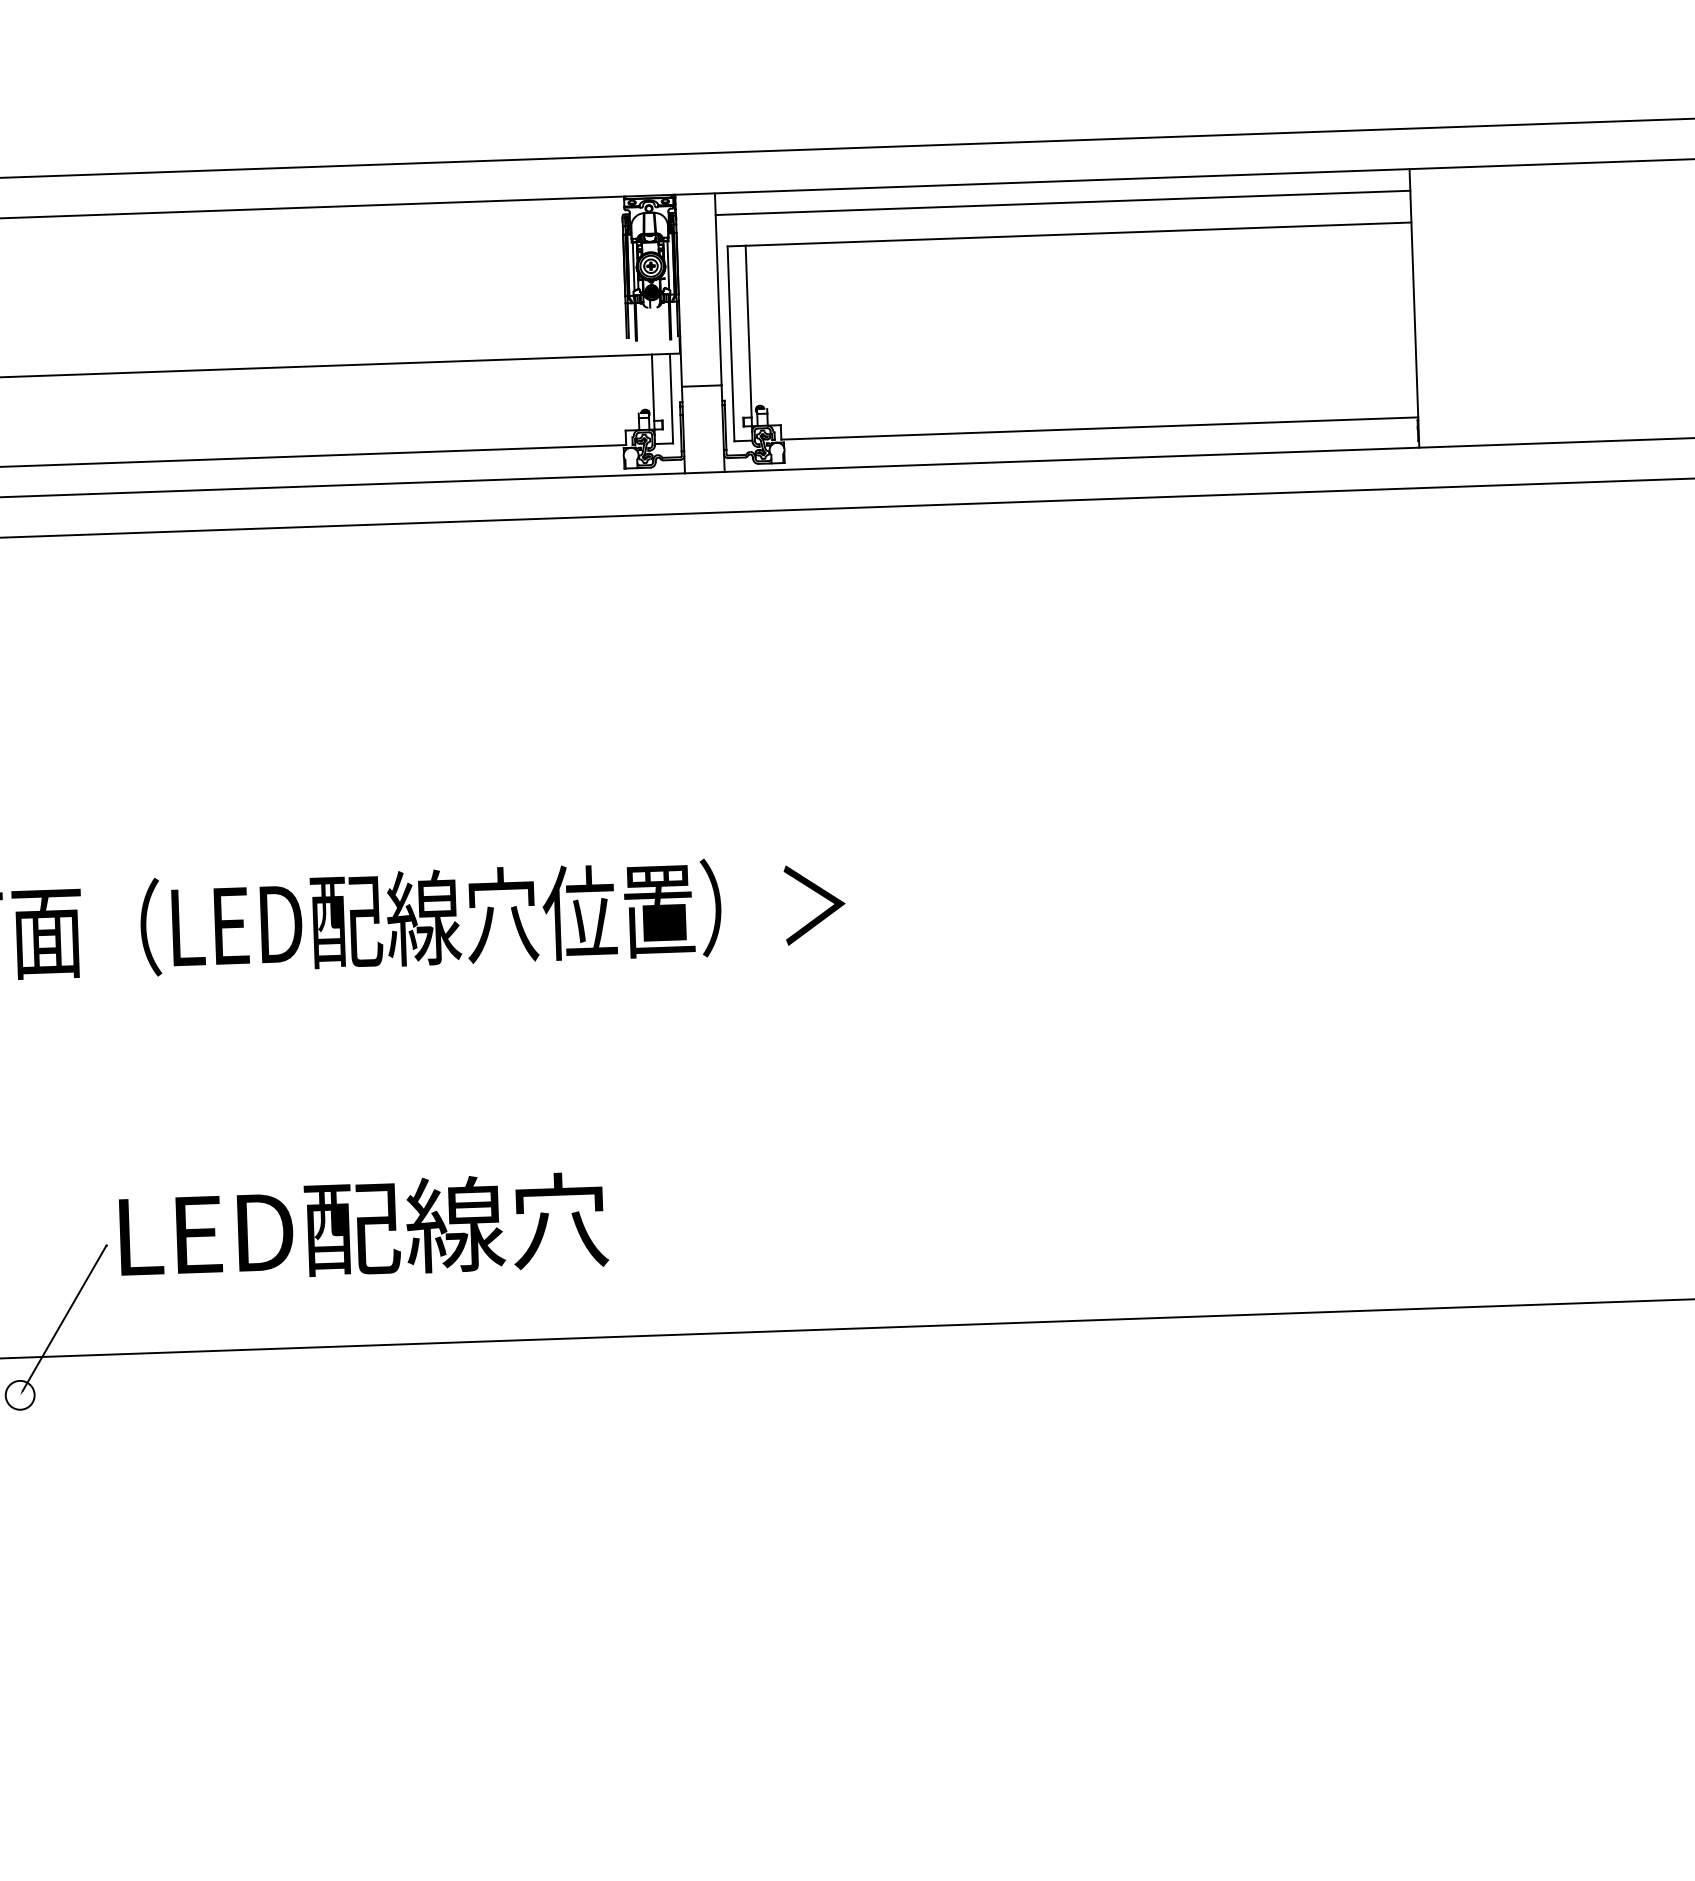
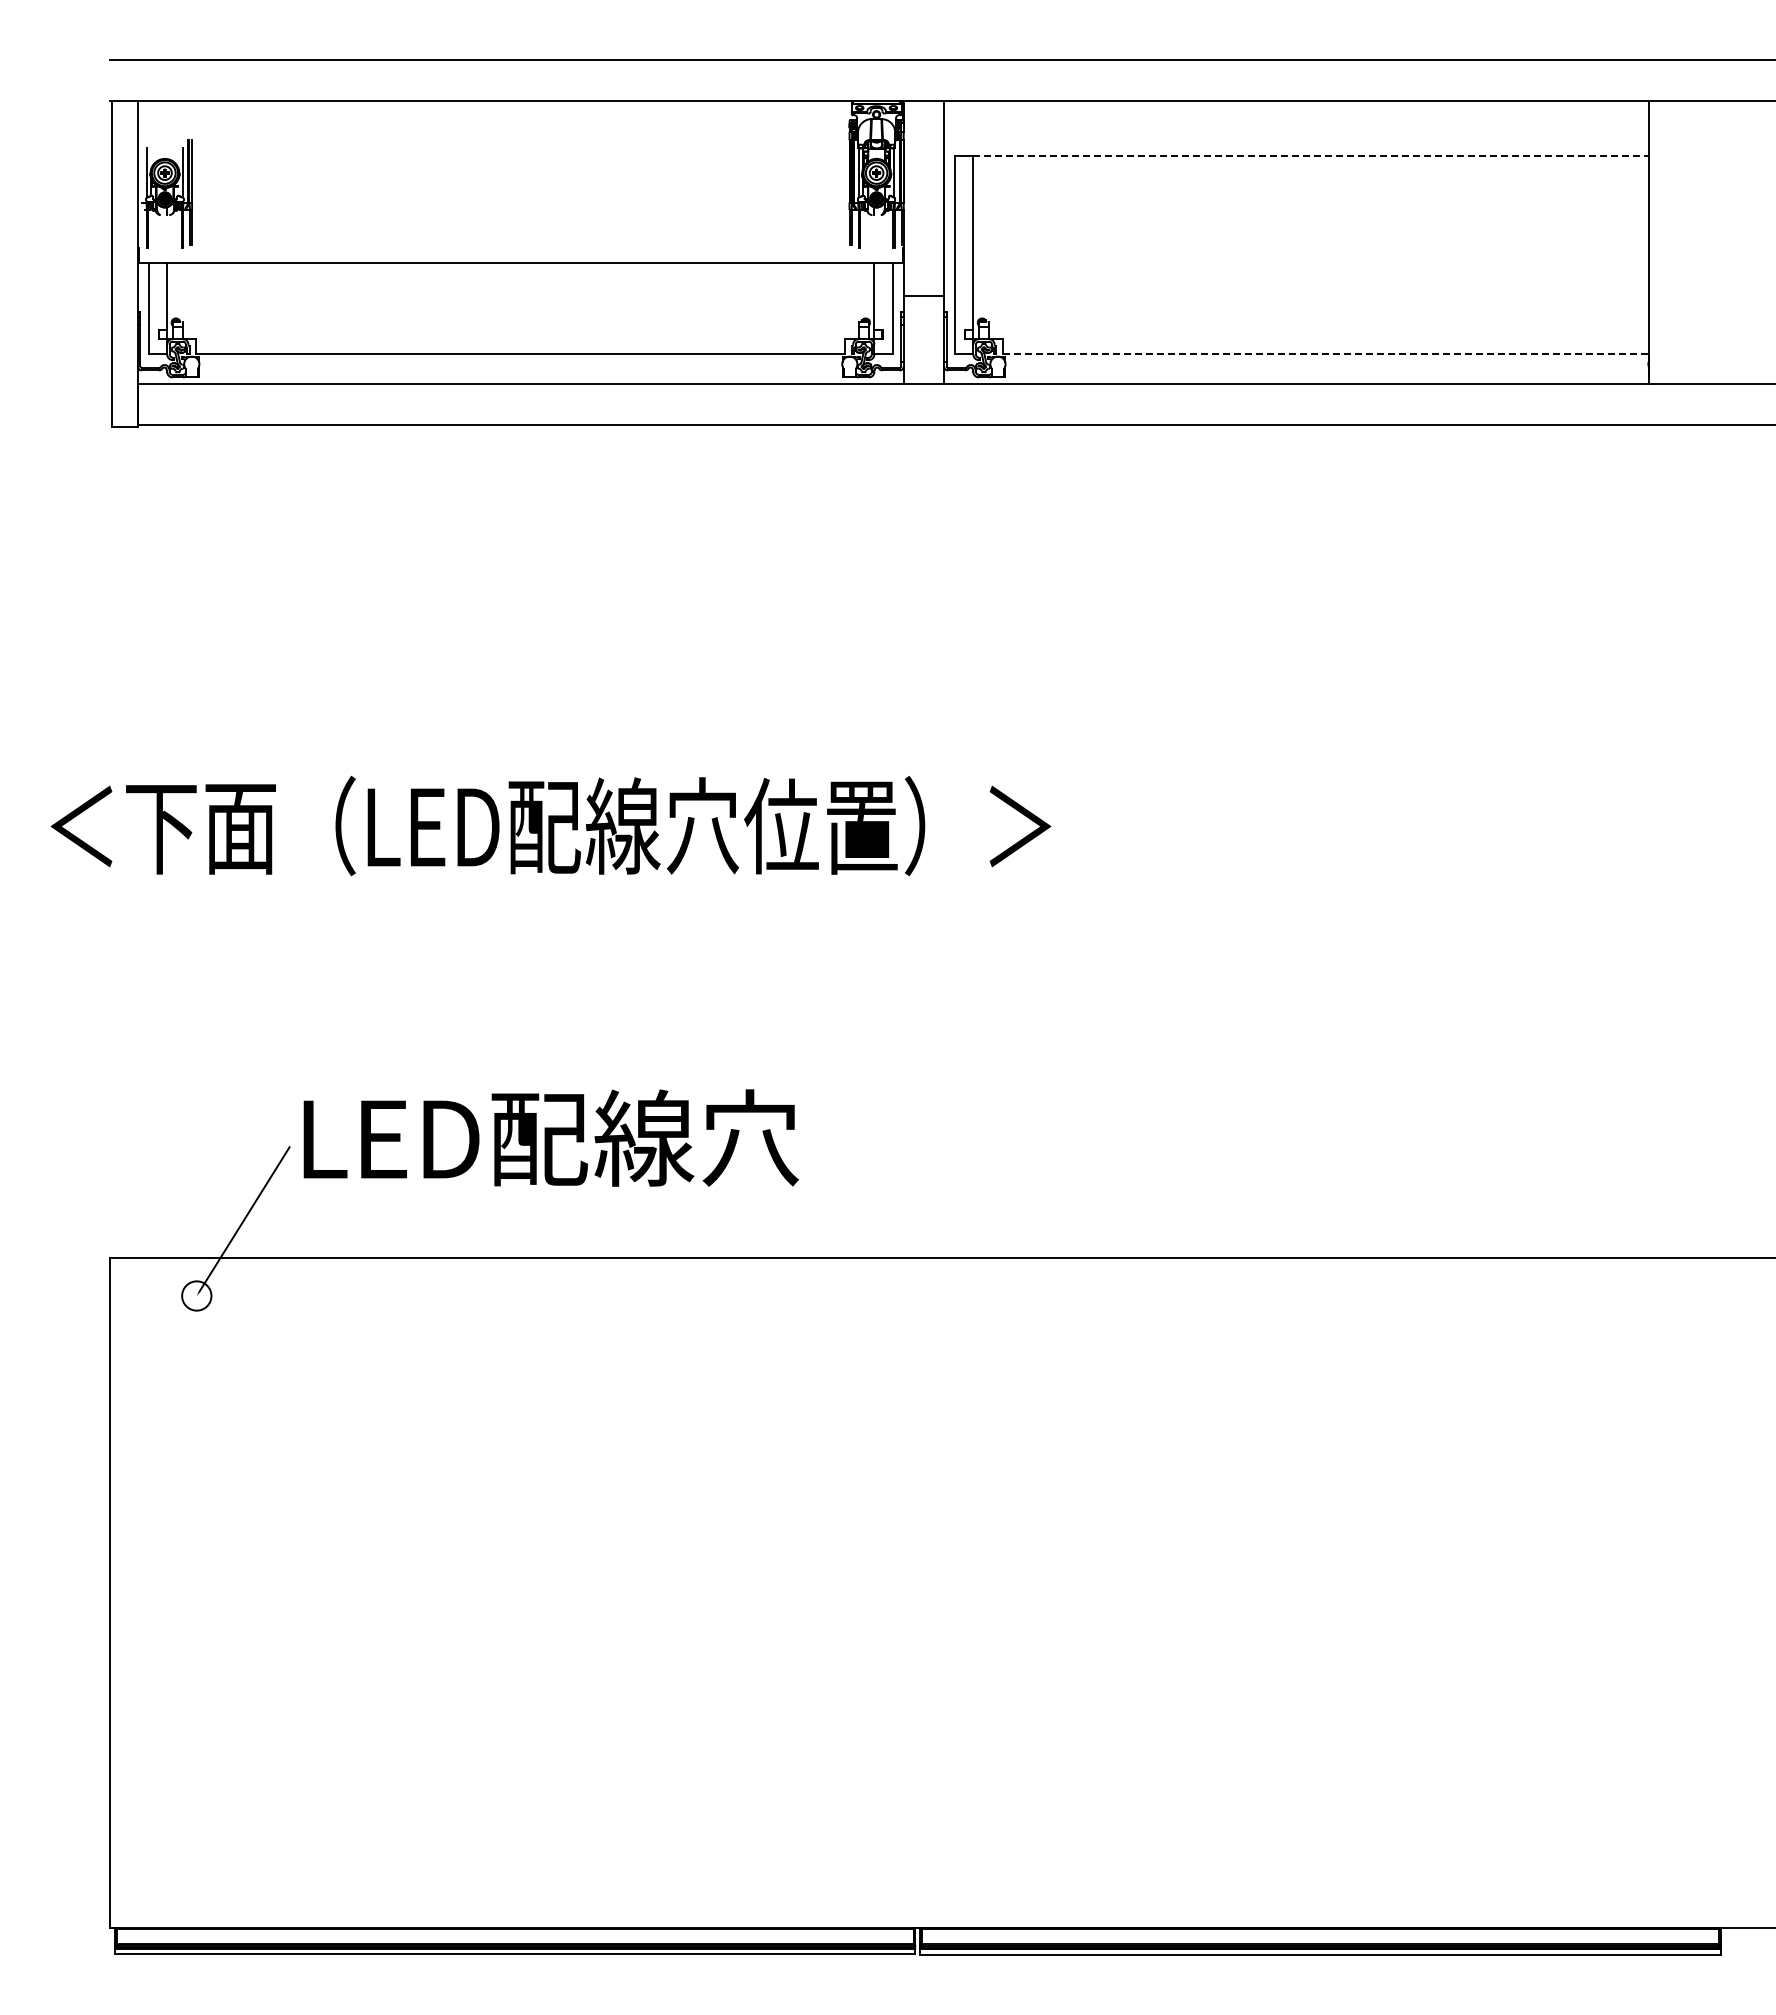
line: (1062, 202) -> (1296, 123), removed
line: (1078, 233) -> (1311, 155), solid -> dashed
line: (1100, 428) -> (1326, 353), solid -> dashed

